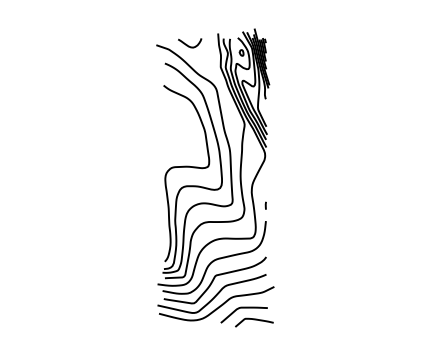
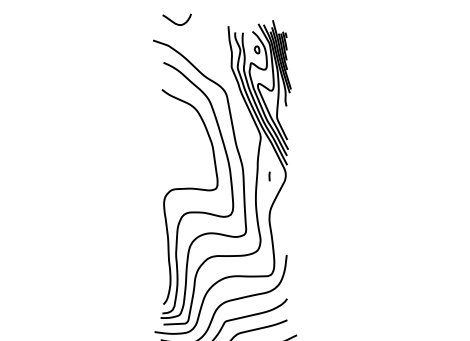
curve: (189, 45) -> (176, 22), moved
line: (265, 205) -> (269, 176), moved

